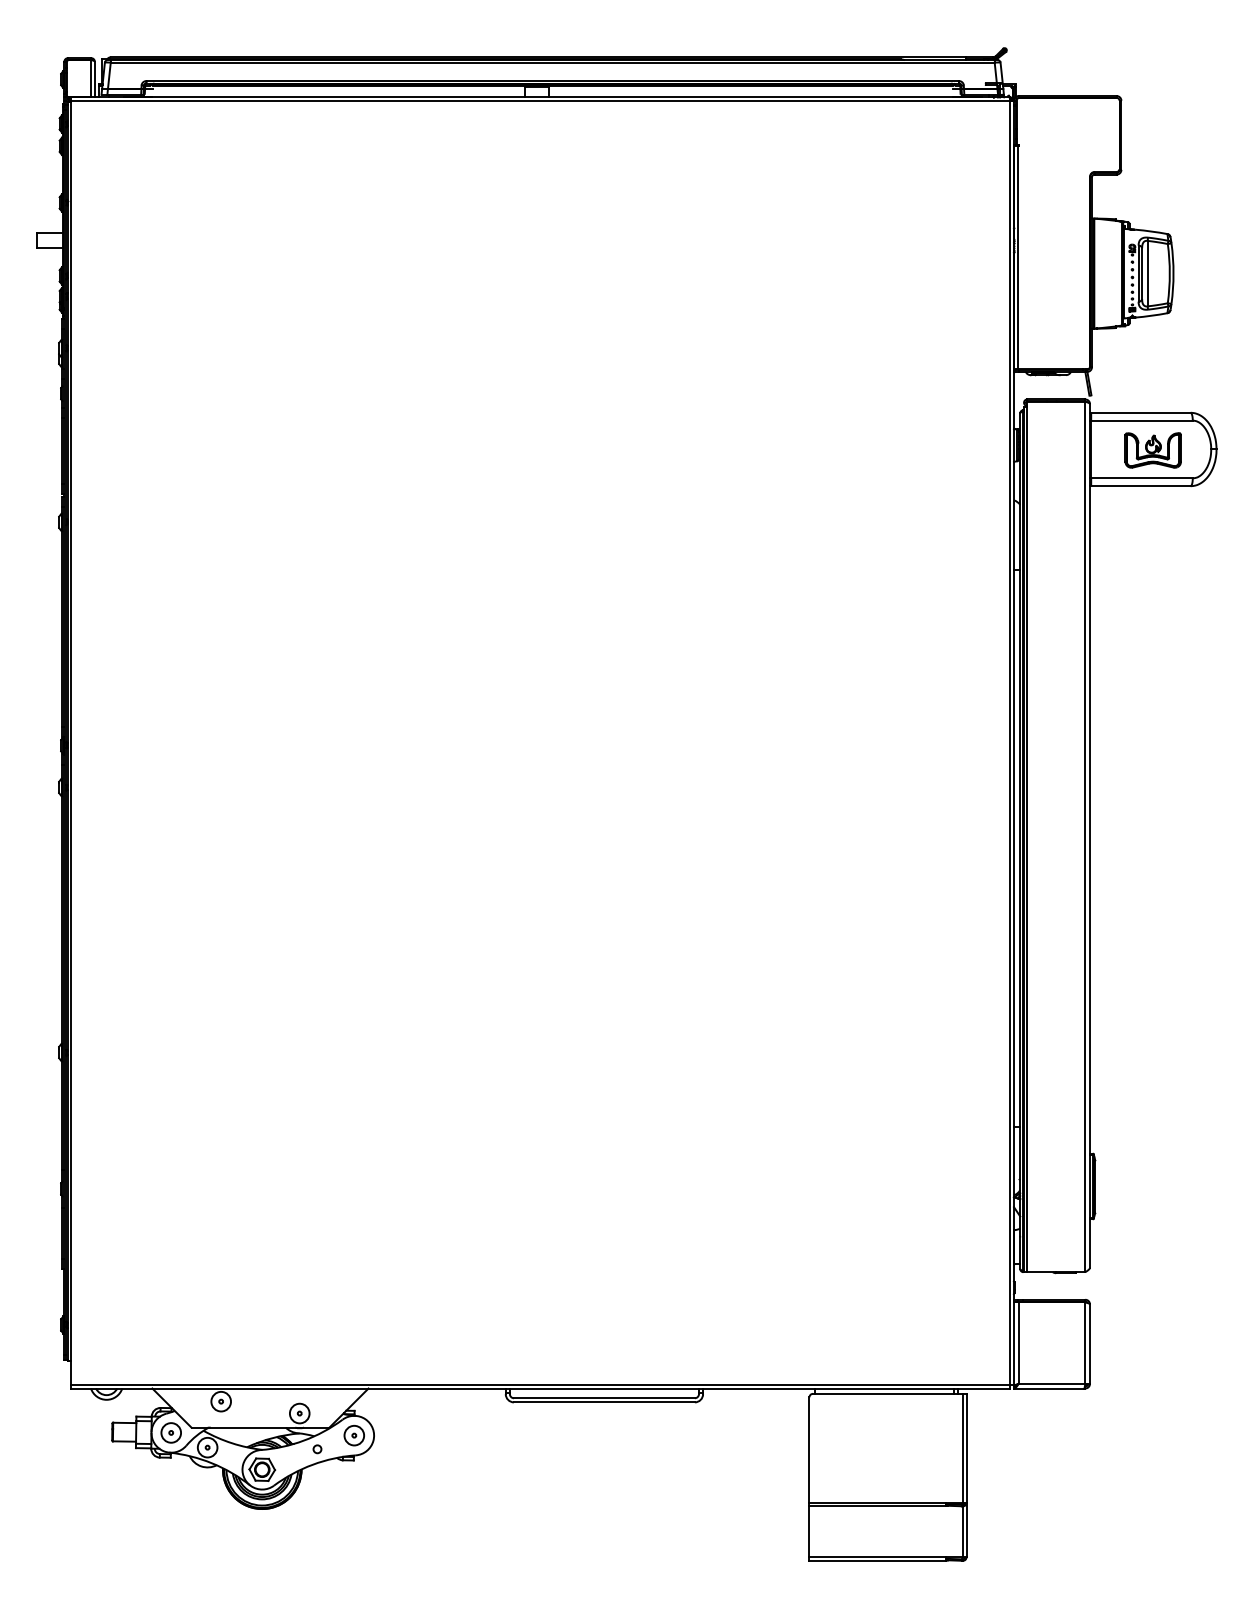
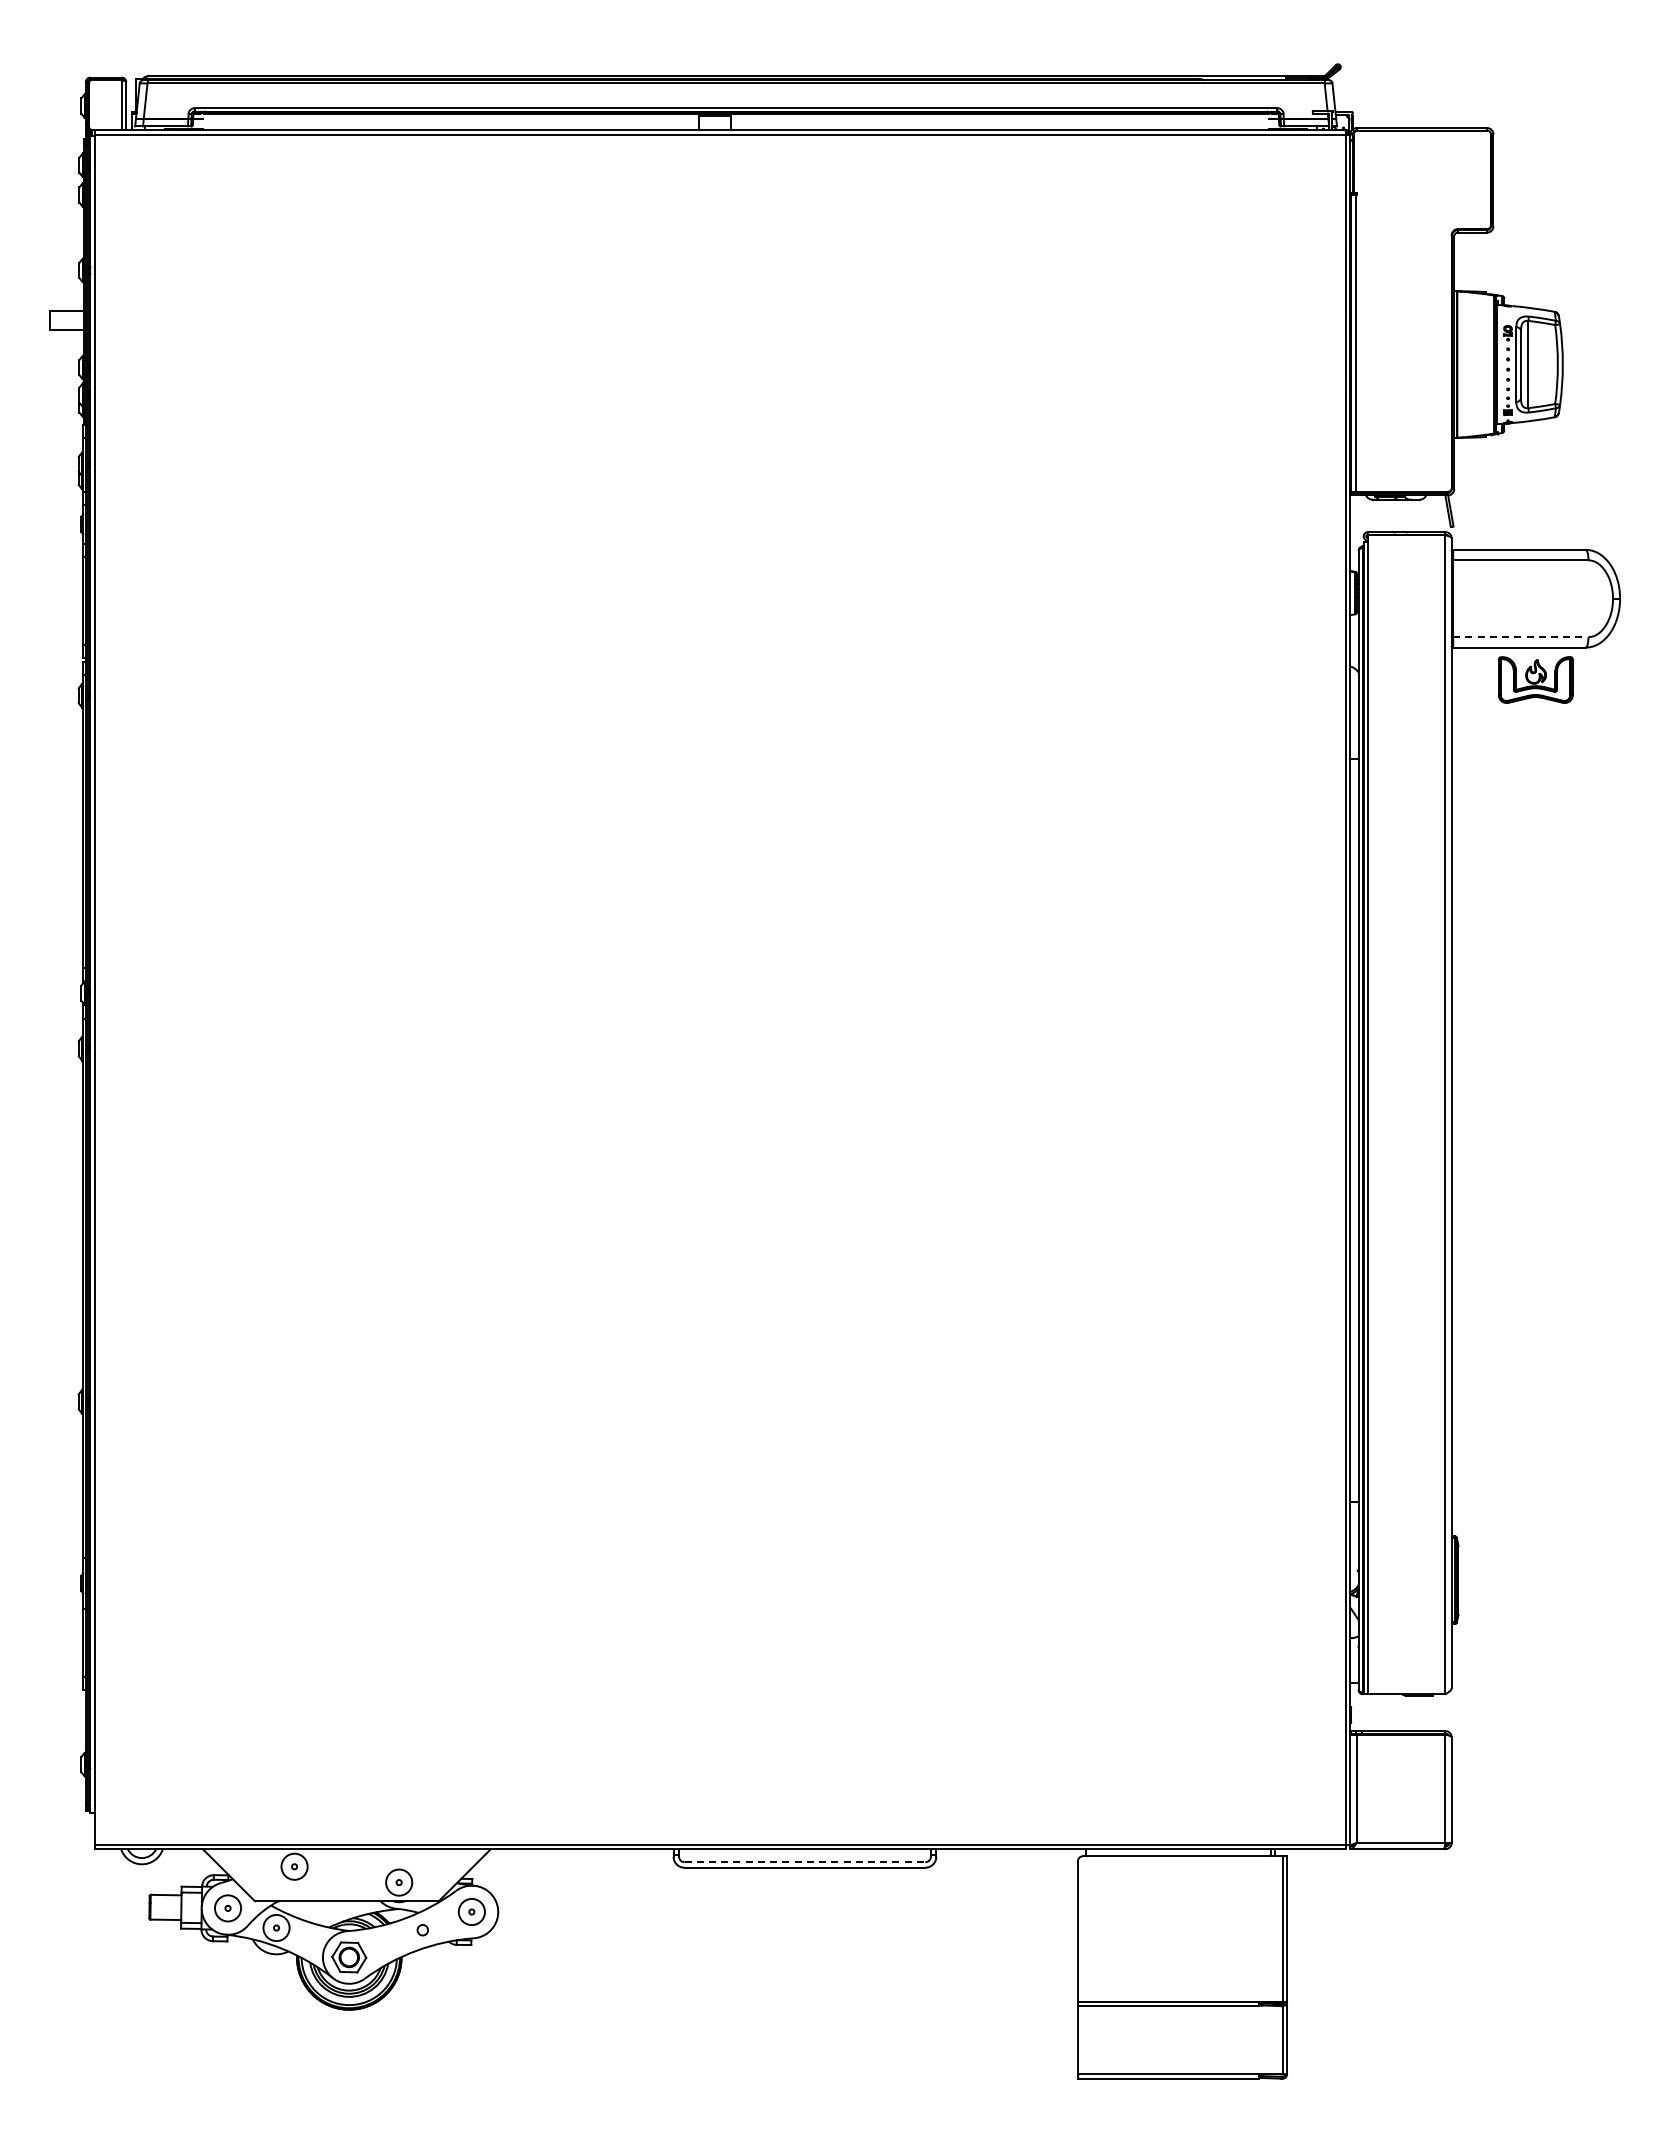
part: (1153, 450) -> (1535, 679), moved
line: (1141, 478) -> (1520, 637), solid -> dashed
line: (604, 1398) -> (805, 1862), solid -> dashed

